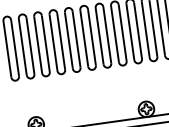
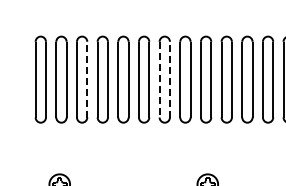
line: (106, 35) -> (169, 79), solid -> dashed
line: (99, 36) -> (159, 79), solid -> dashed
line: (45, 43) -> (87, 79), solid -> dashed

